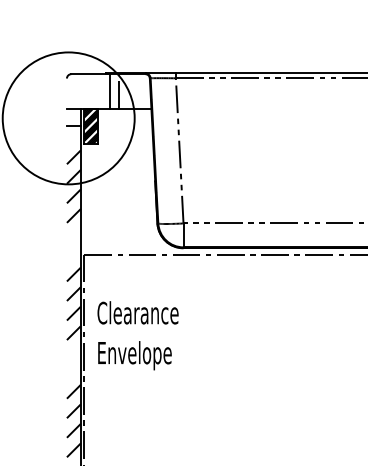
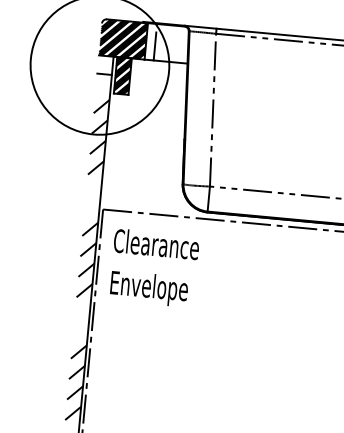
hatch: (88, 91) -> (123, 39), added
text: (137, 335) -> (153, 267), moved

